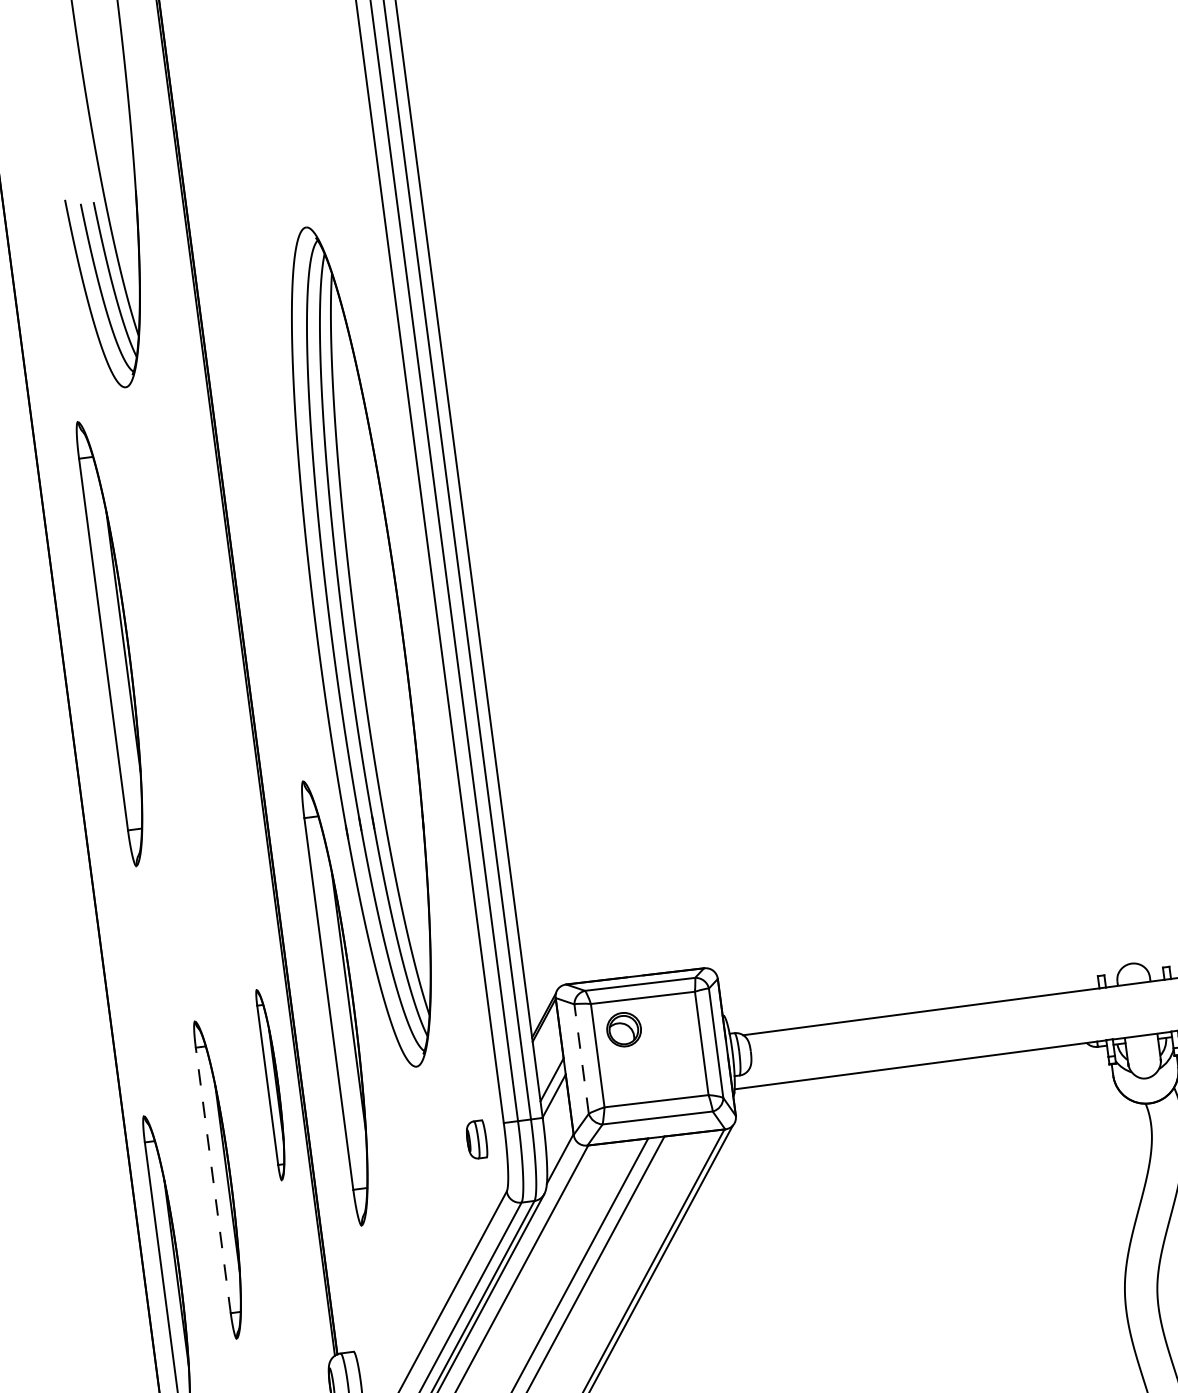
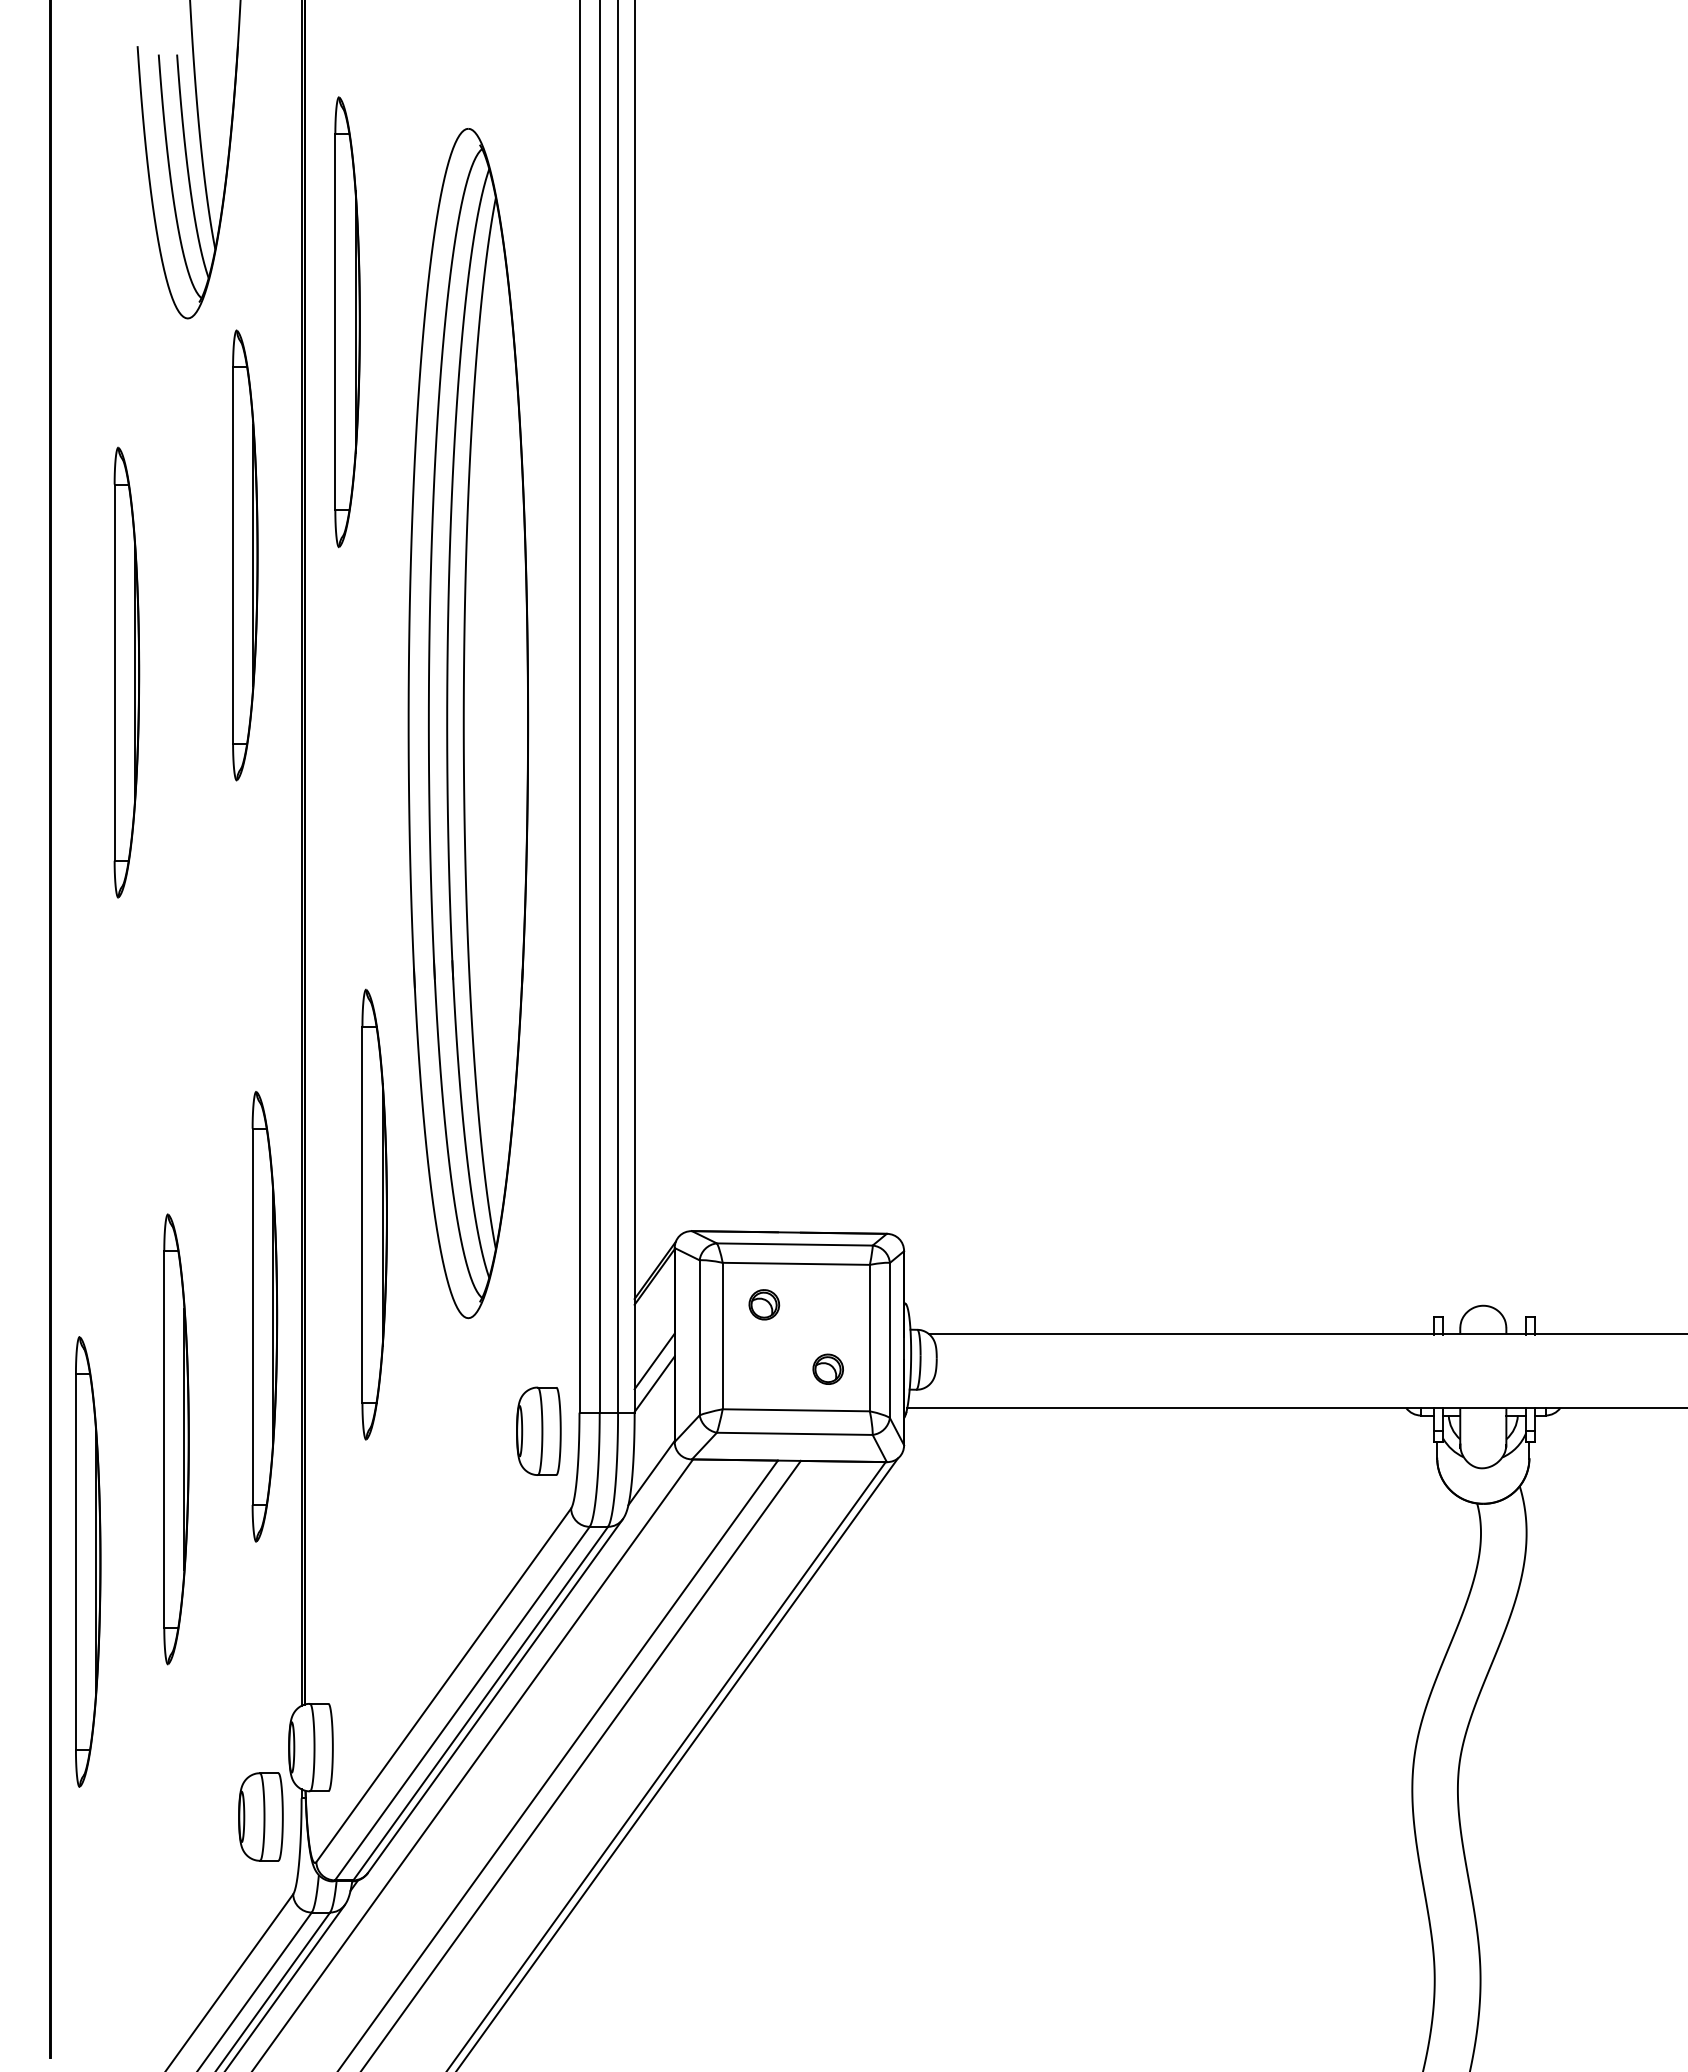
part: (238, 375) -> (347, 322), added
part: (188, 549) -> (245, 555), added
part: (115, 642) -> (126, 672), size x0.71
part: (340, 1002) -> (374, 1214), size x0.71
part: (624, 1029) -> (764, 1304), size x0.62
line: (581, 1058) -> (699, 1337), dashed -> solid
part: (674, 1068) -> (827, 1368), added
part: (272, 1084) -> (264, 1316), size x1.67
part: (476, 1139) -> (538, 1430), size x1.67
line: (213, 1179) -> (164, 1438), dashed -> solid

